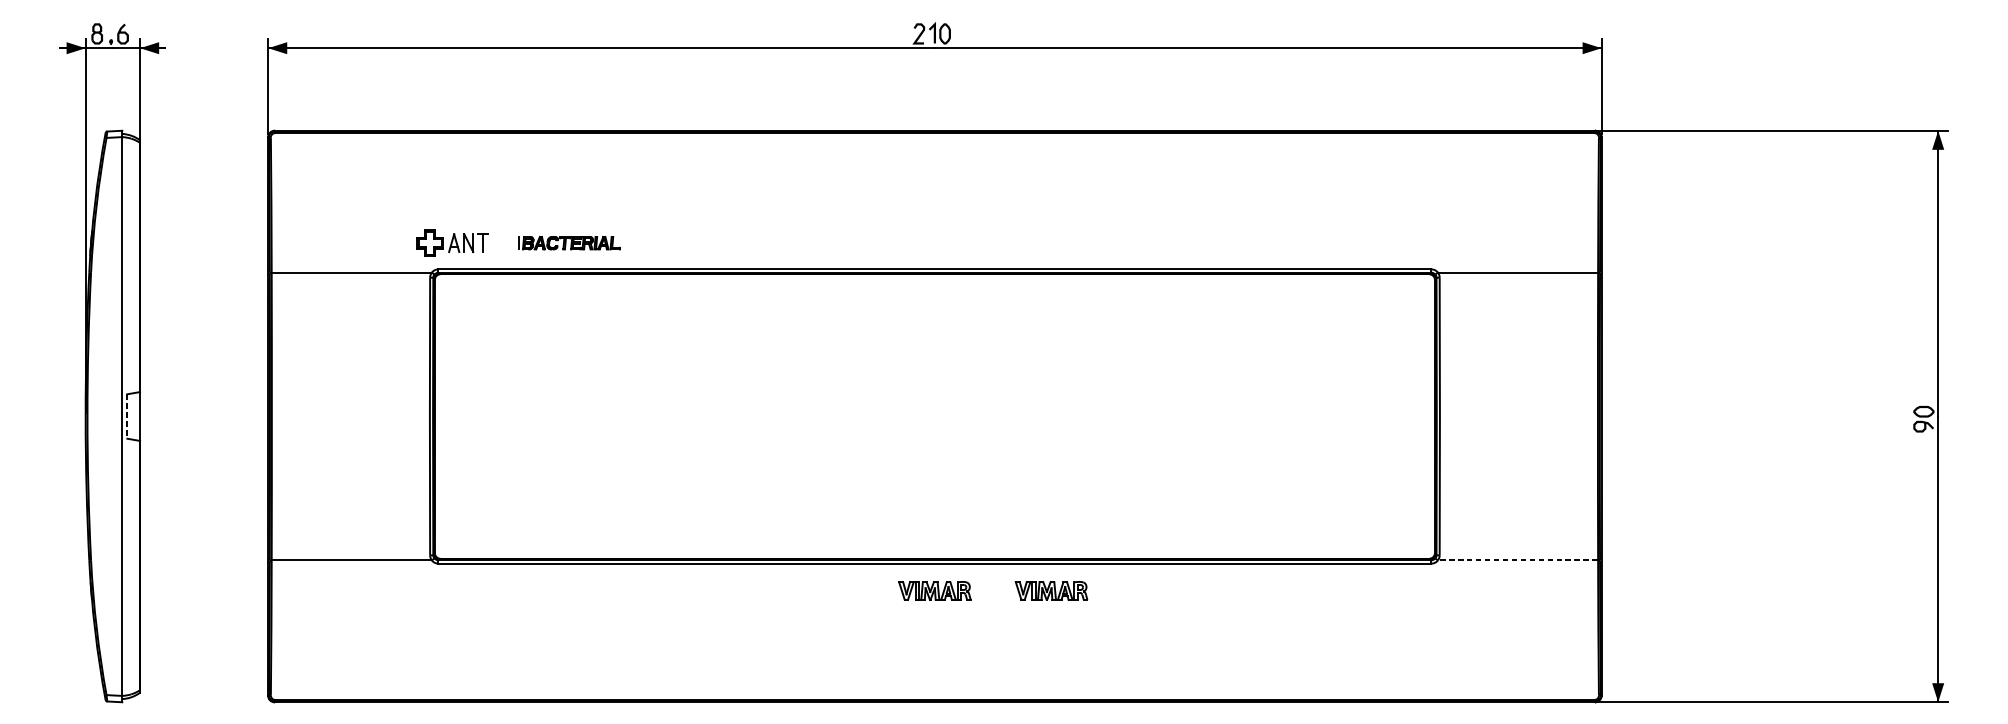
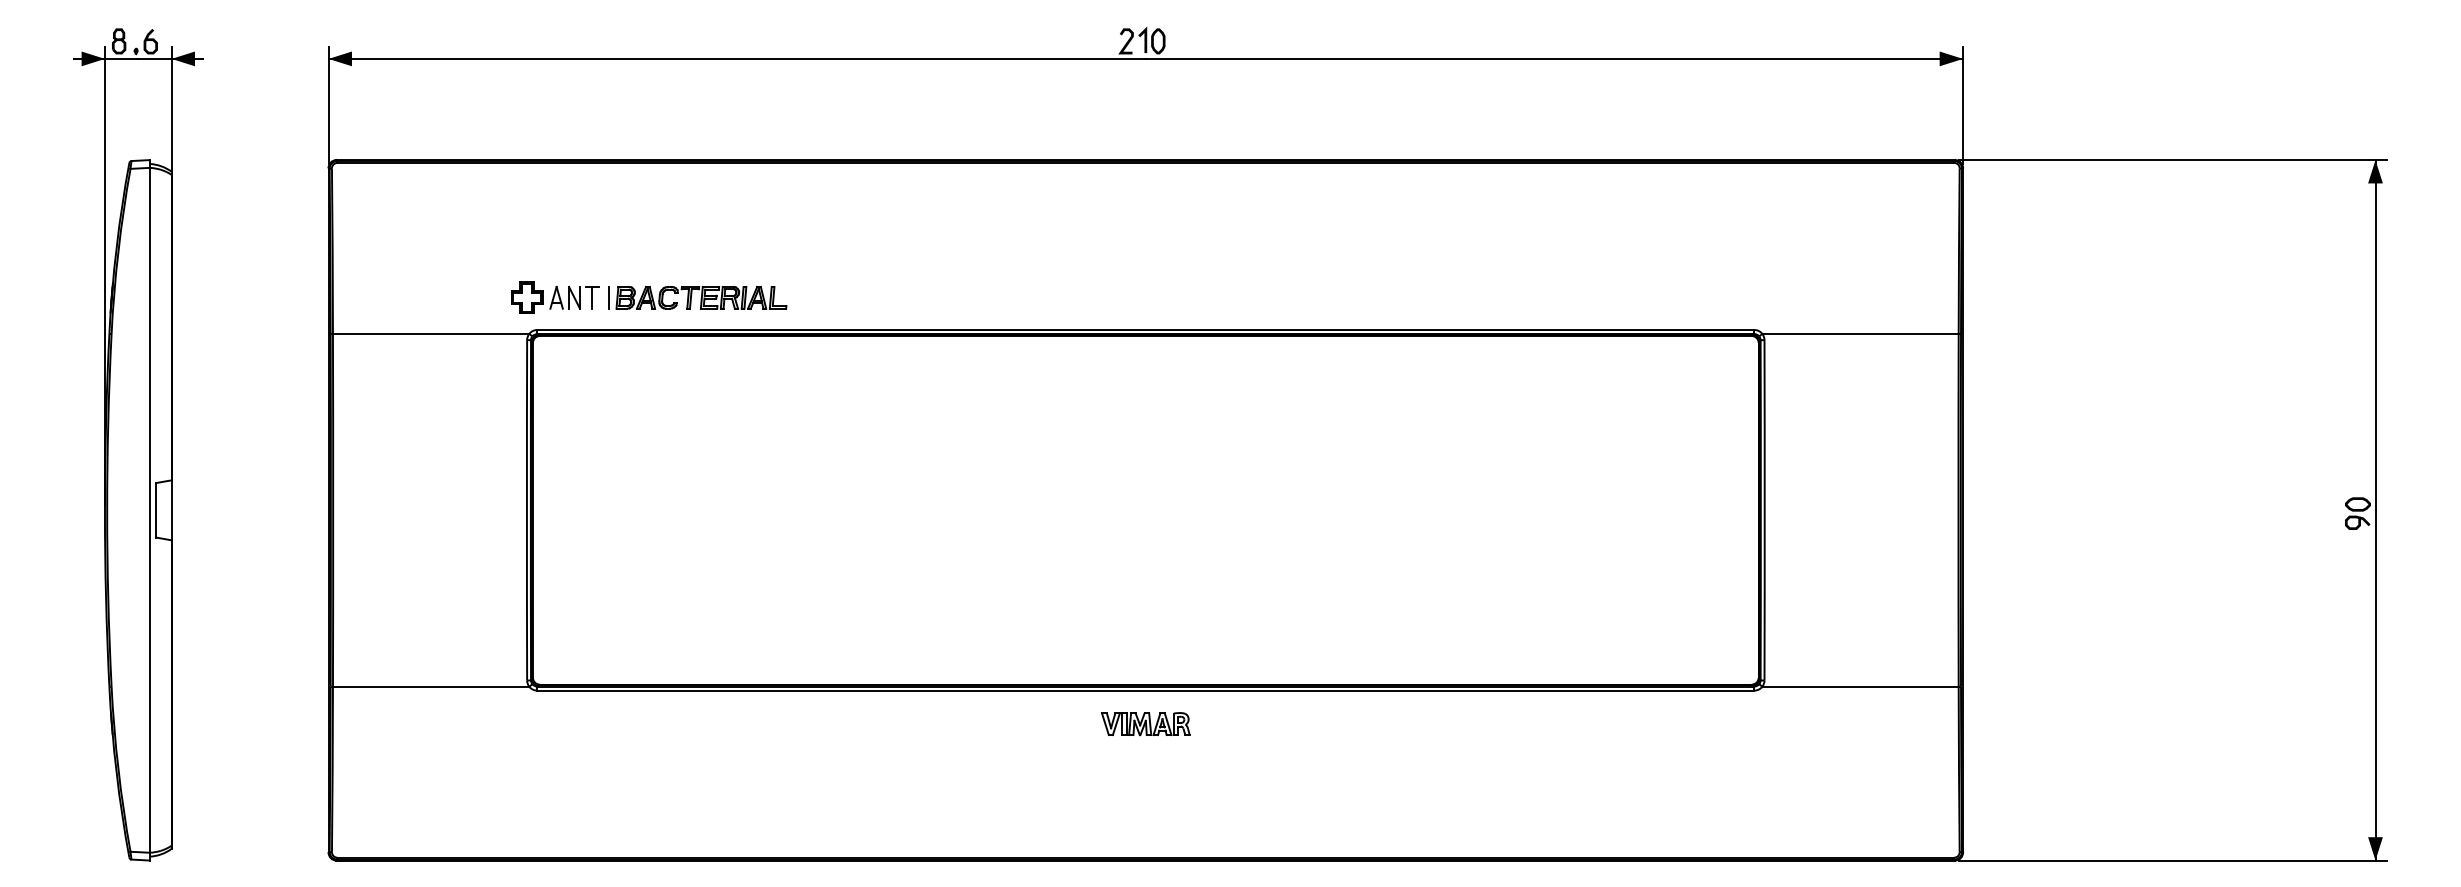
part: (569, 242) -> (697, 297), size x1.43
line: (127, 416) -> (156, 510), dashed -> solid
line: (1518, 560) -> (1860, 686), dashed -> solid
part: (1051, 591) -> (1288, 724), removed

